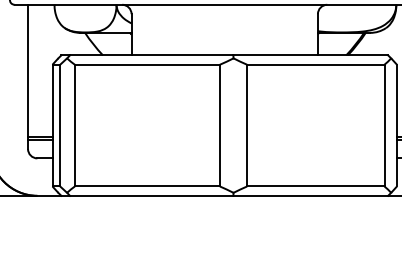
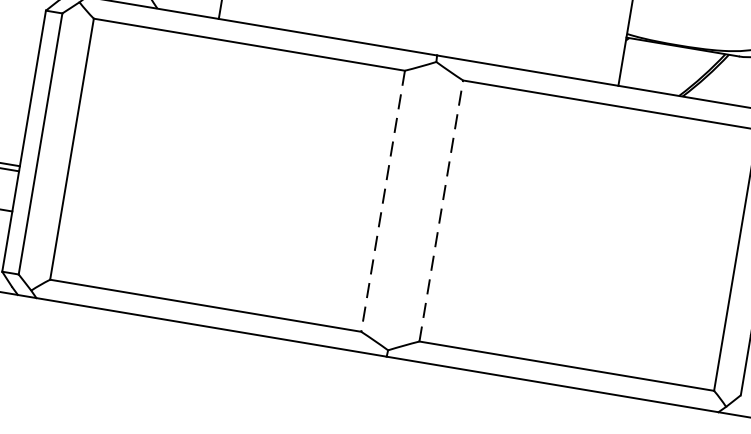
line: (219, 125) -> (382, 200), solid -> dashed
line: (247, 125) -> (442, 210), solid -> dashed

